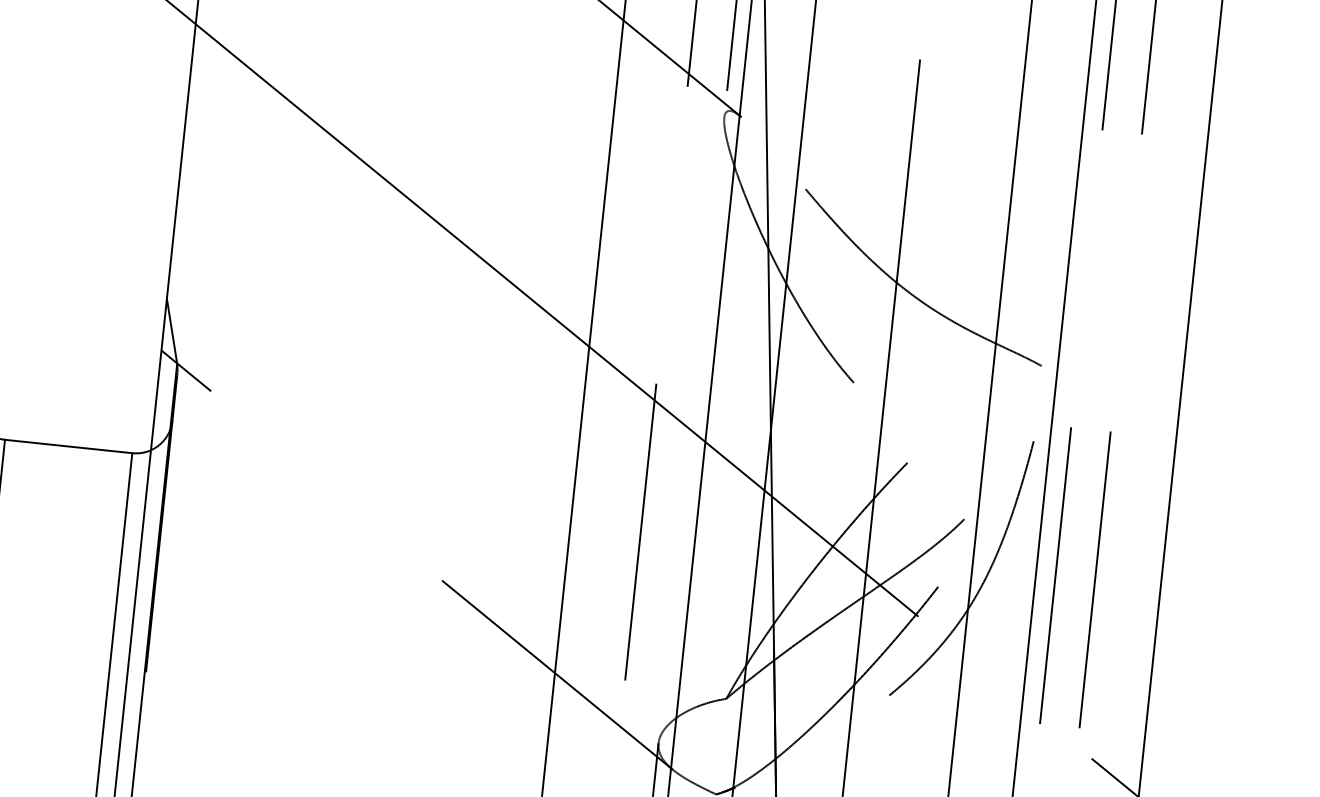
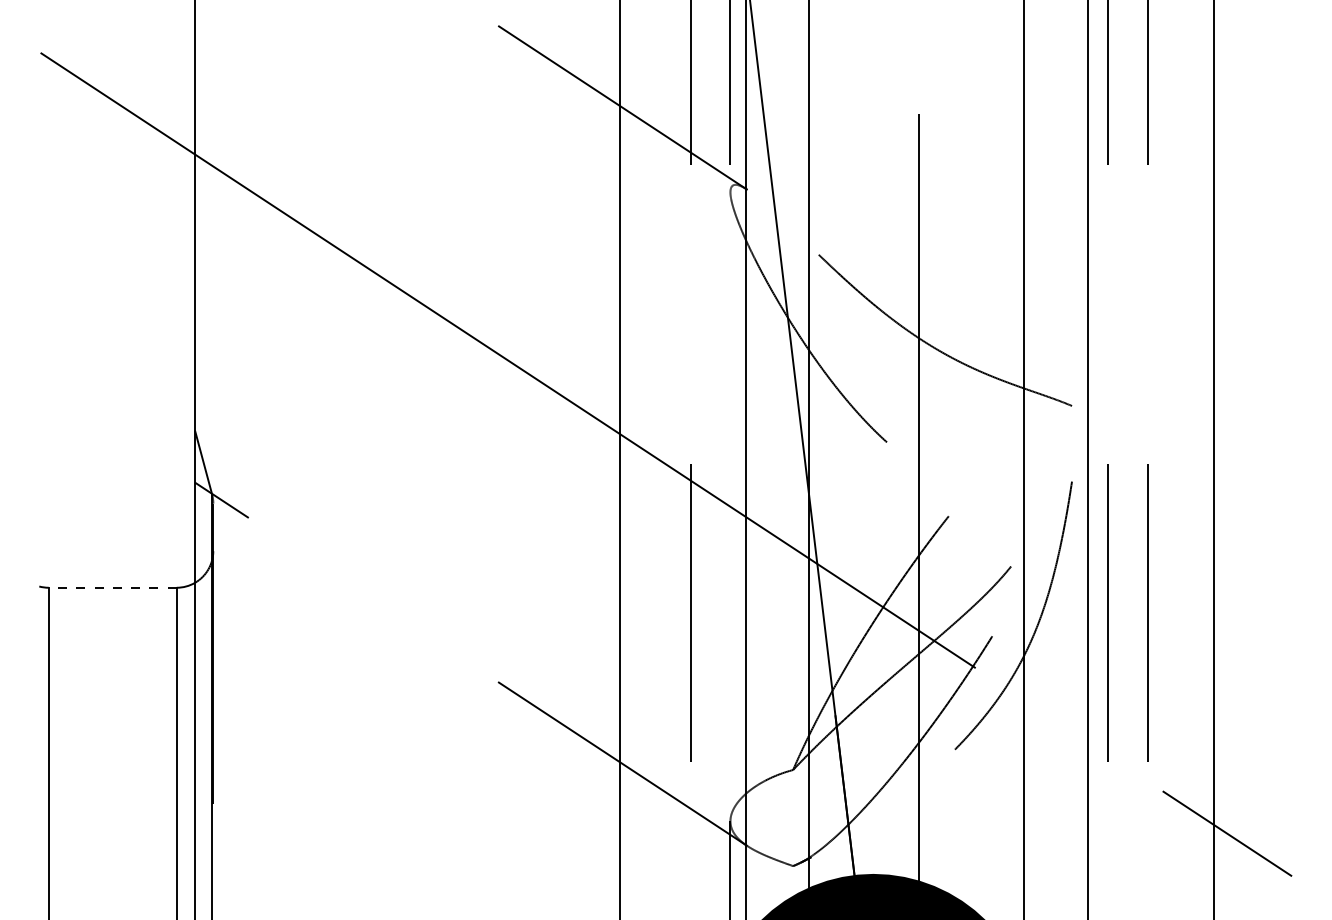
line: (68, 446) -> (112, 587), solid -> dashed

